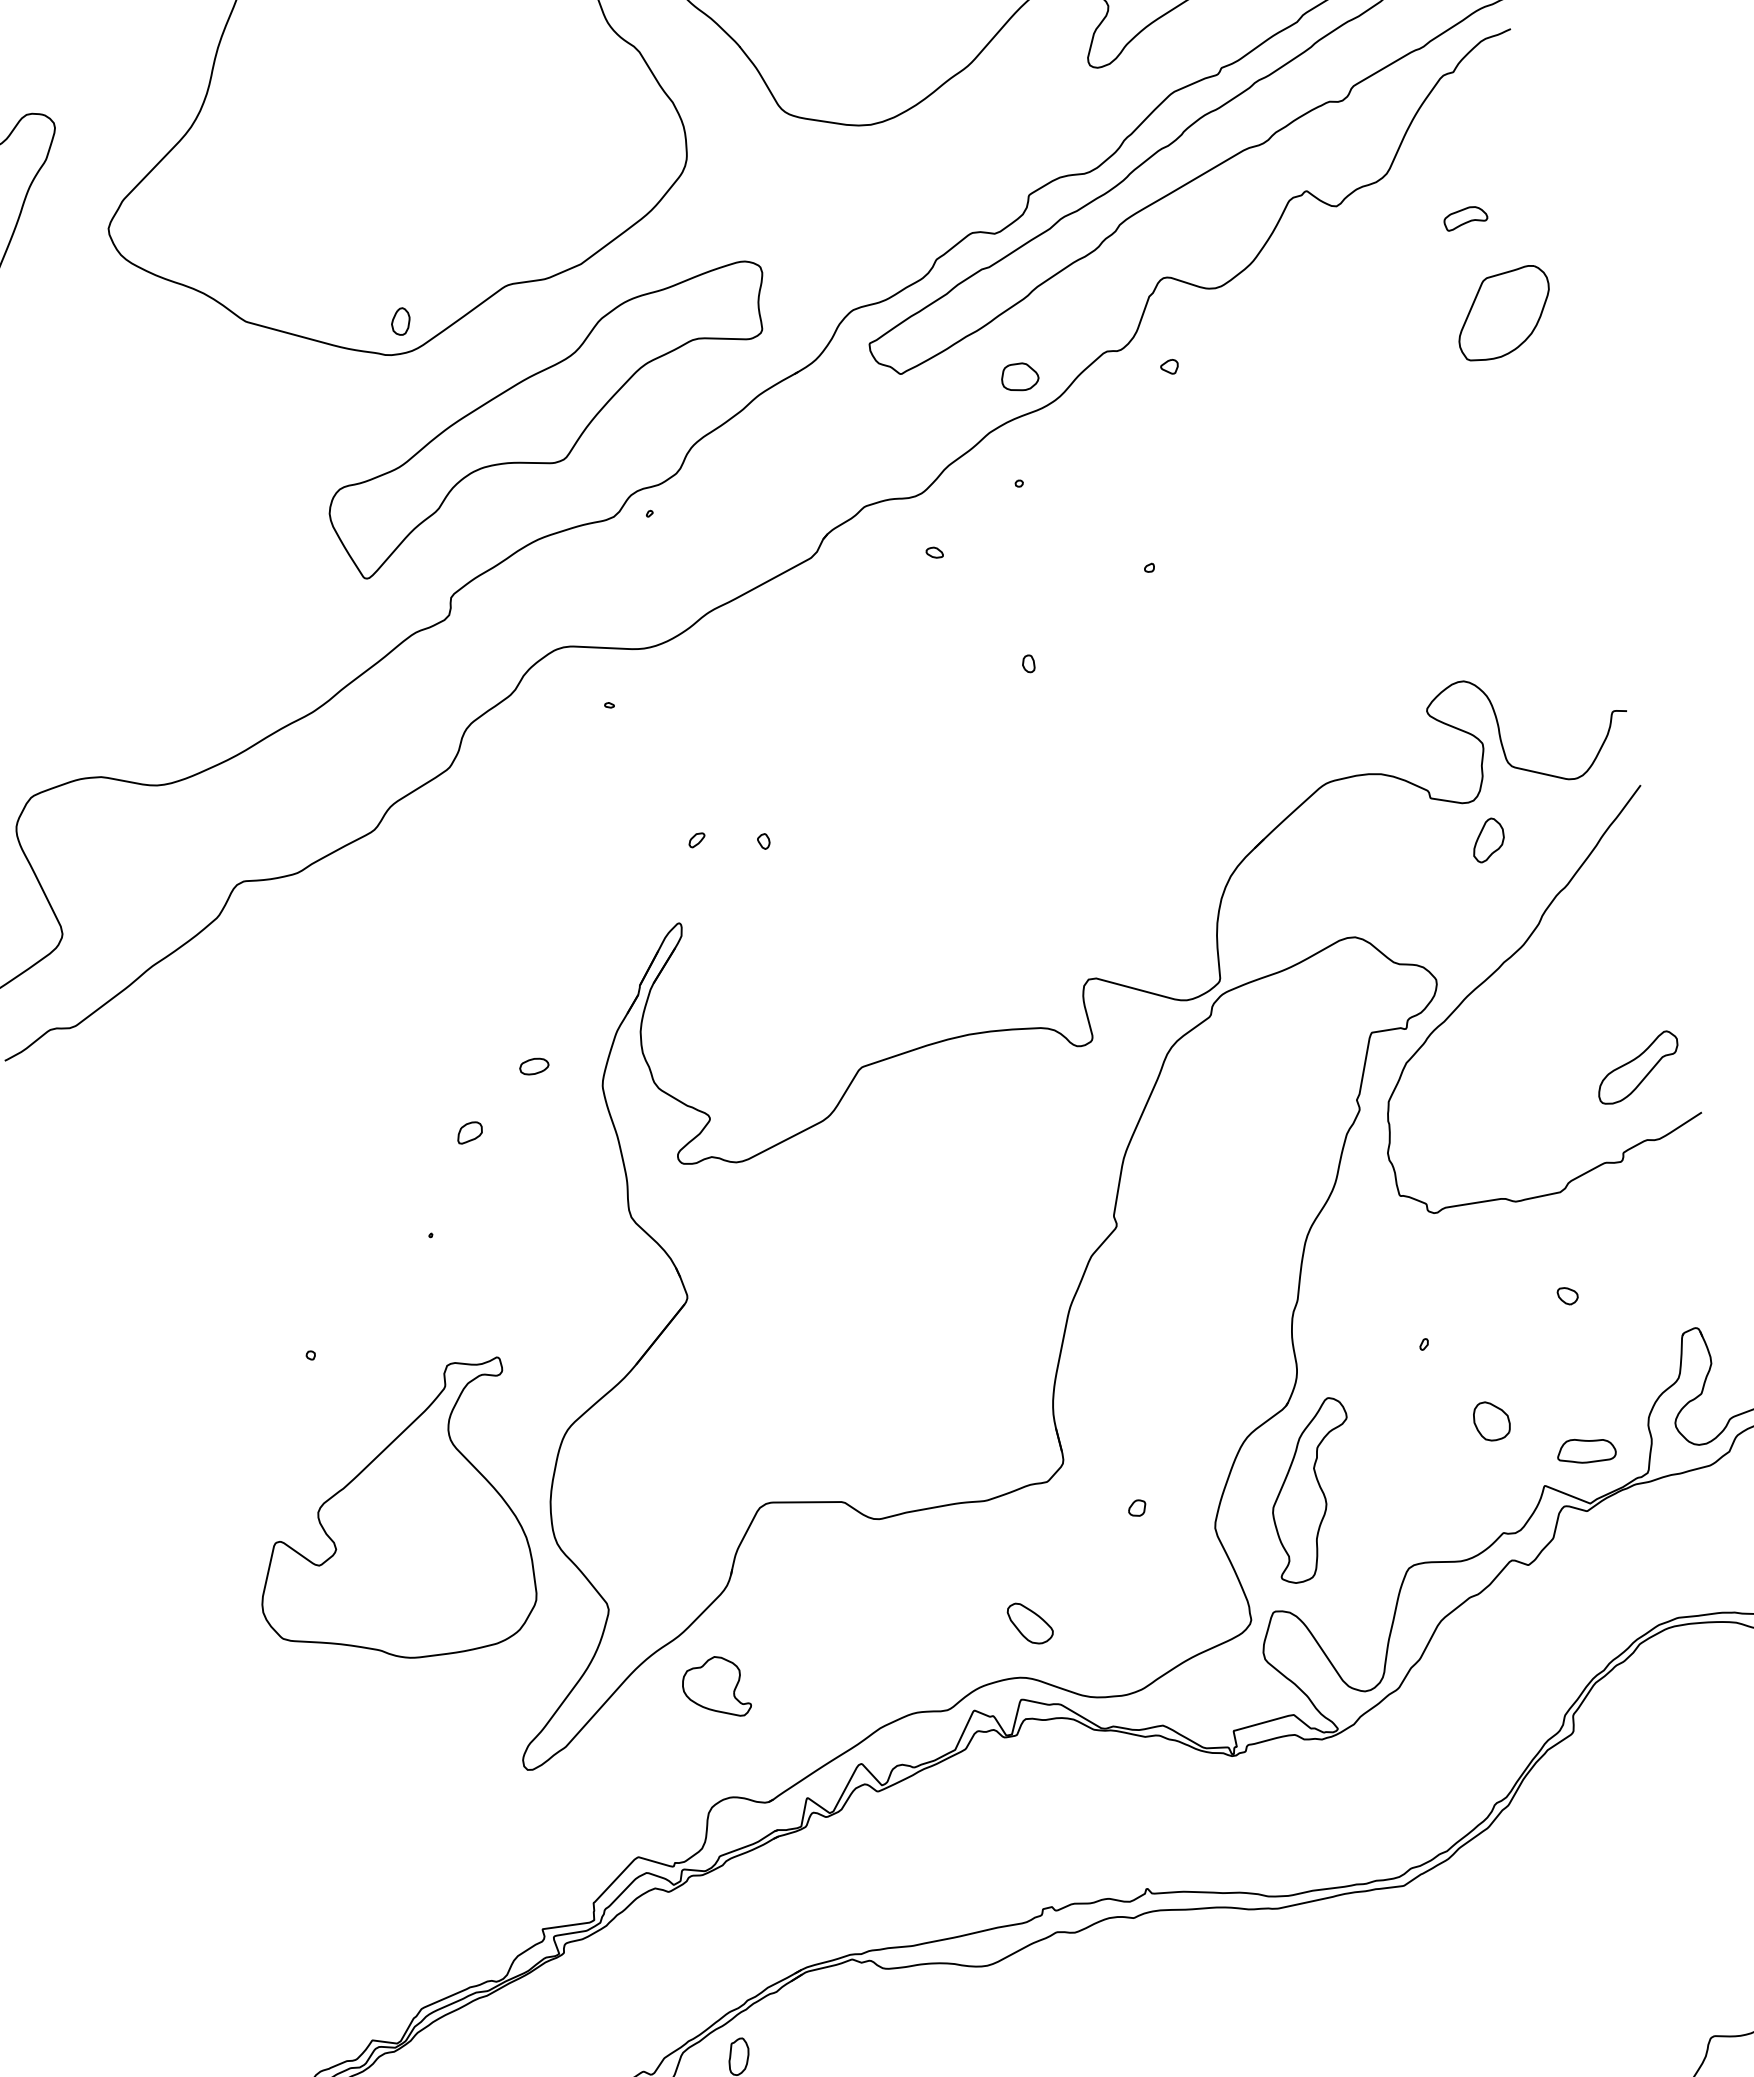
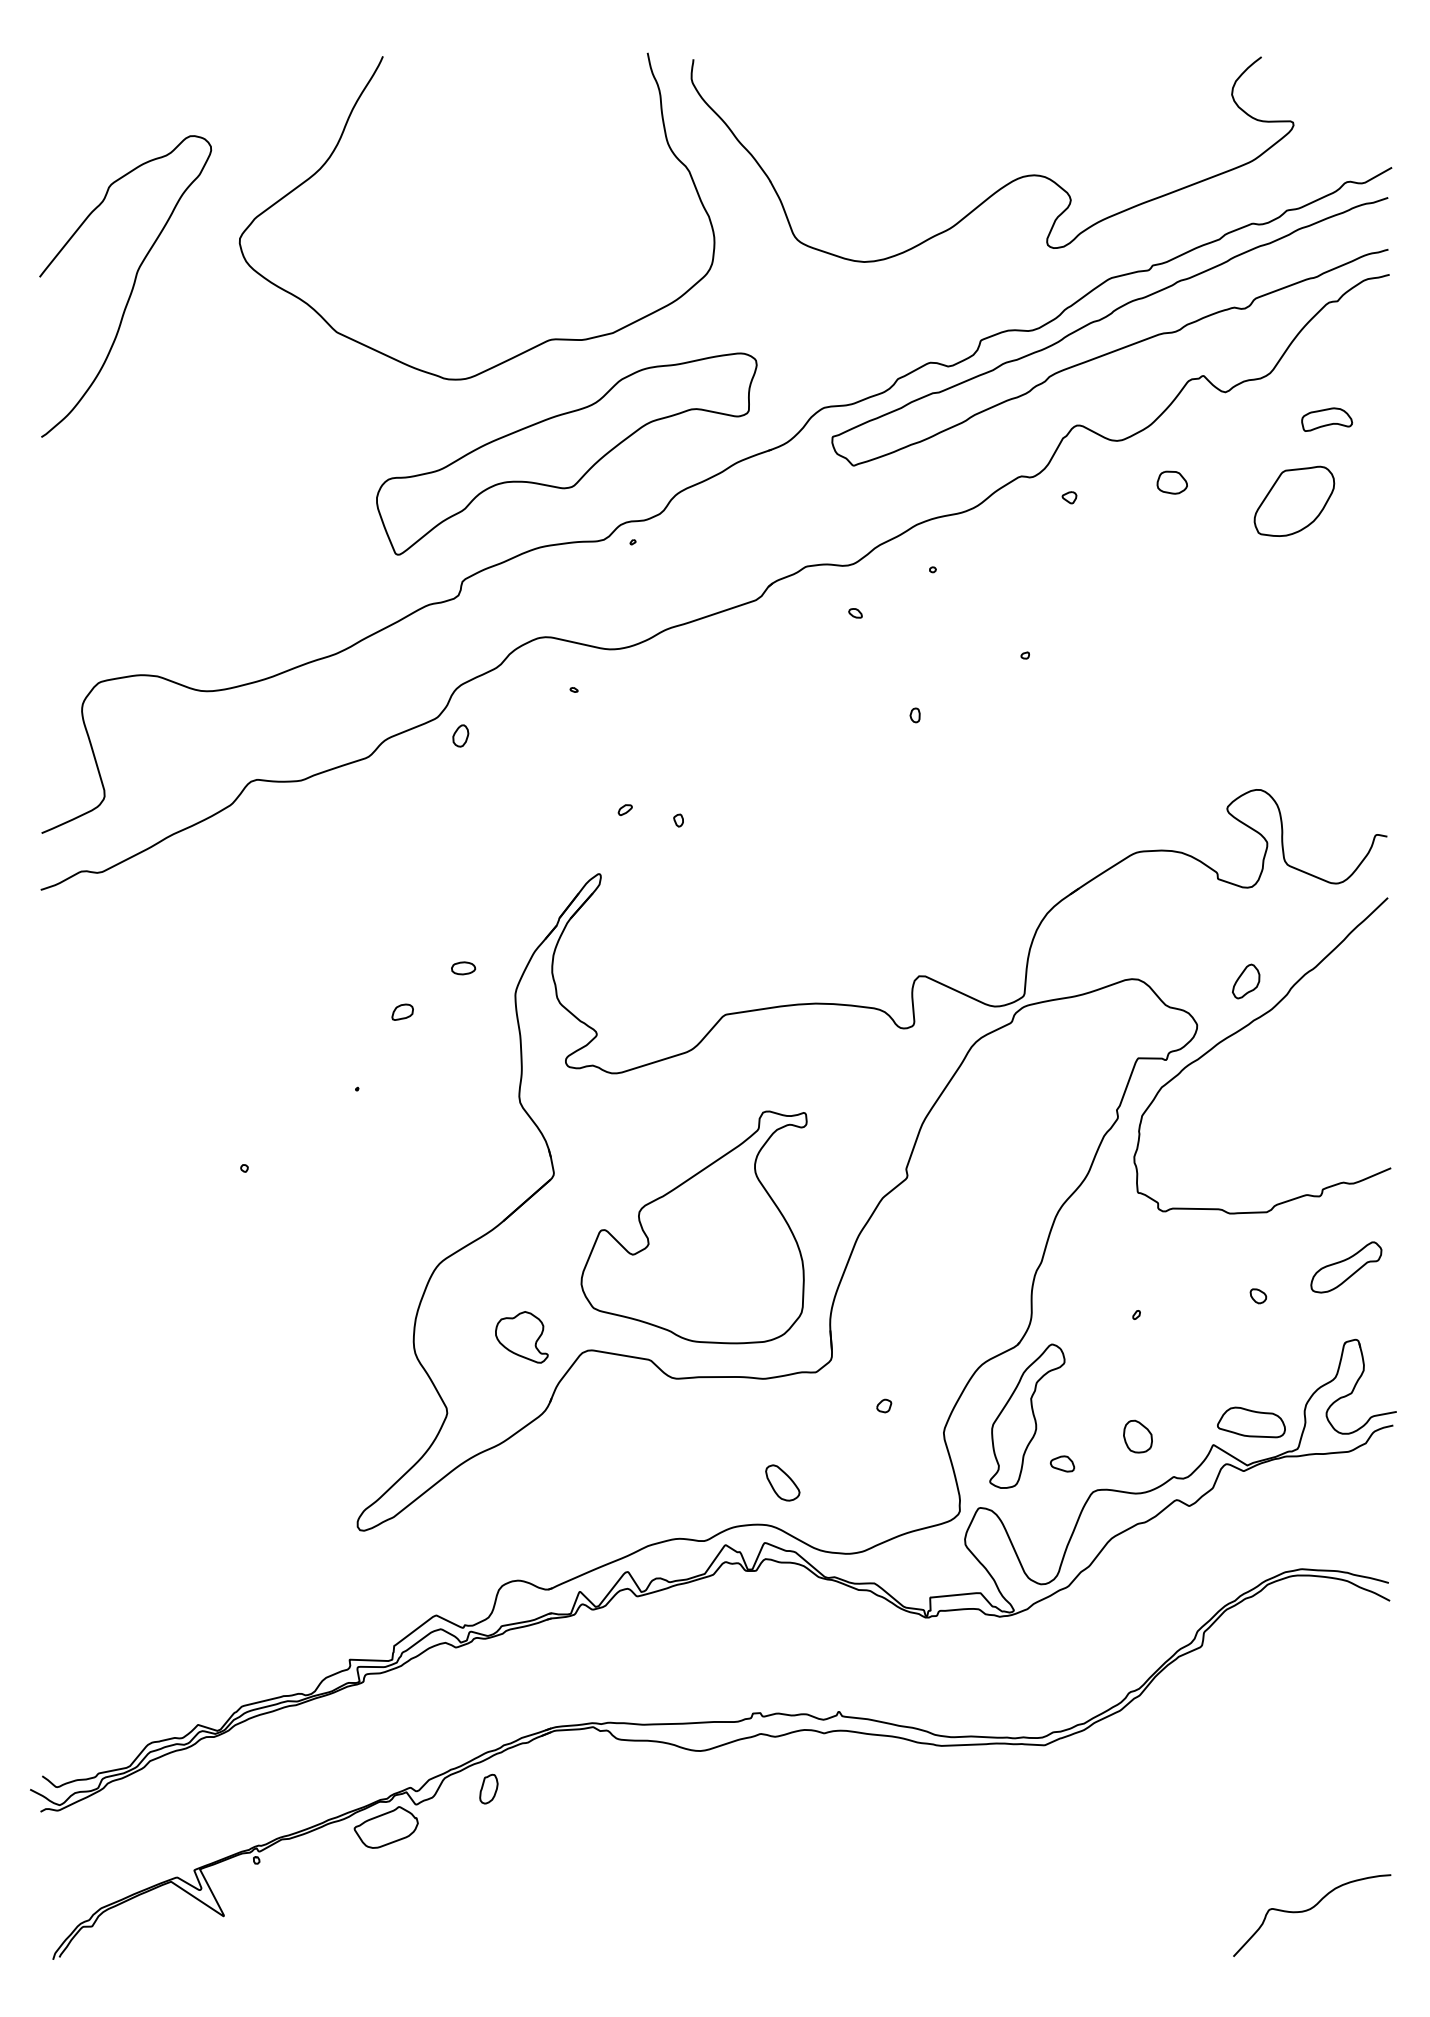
part: (1464, 217) -> (1326, 419), size x1.43
part: (1503, 312) -> (1294, 500), moved
part: (400, 321) -> (460, 735), moved
part: (1018, 377) -> (1171, 482), moved
part: (1488, 840) -> (1246, 981), moved
part: (1638, 1067) -> (1346, 1267), moved
part: (1491, 1420) -> (1137, 1436), moved
part: (1586, 1450) -> (1251, 1422), size x1.43
part: (387, 1519) -> (693, 1227), moved
part: (1365, 1540) -> (1062, 1463), added
part: (715, 1688) -> (521, 1337), moved

